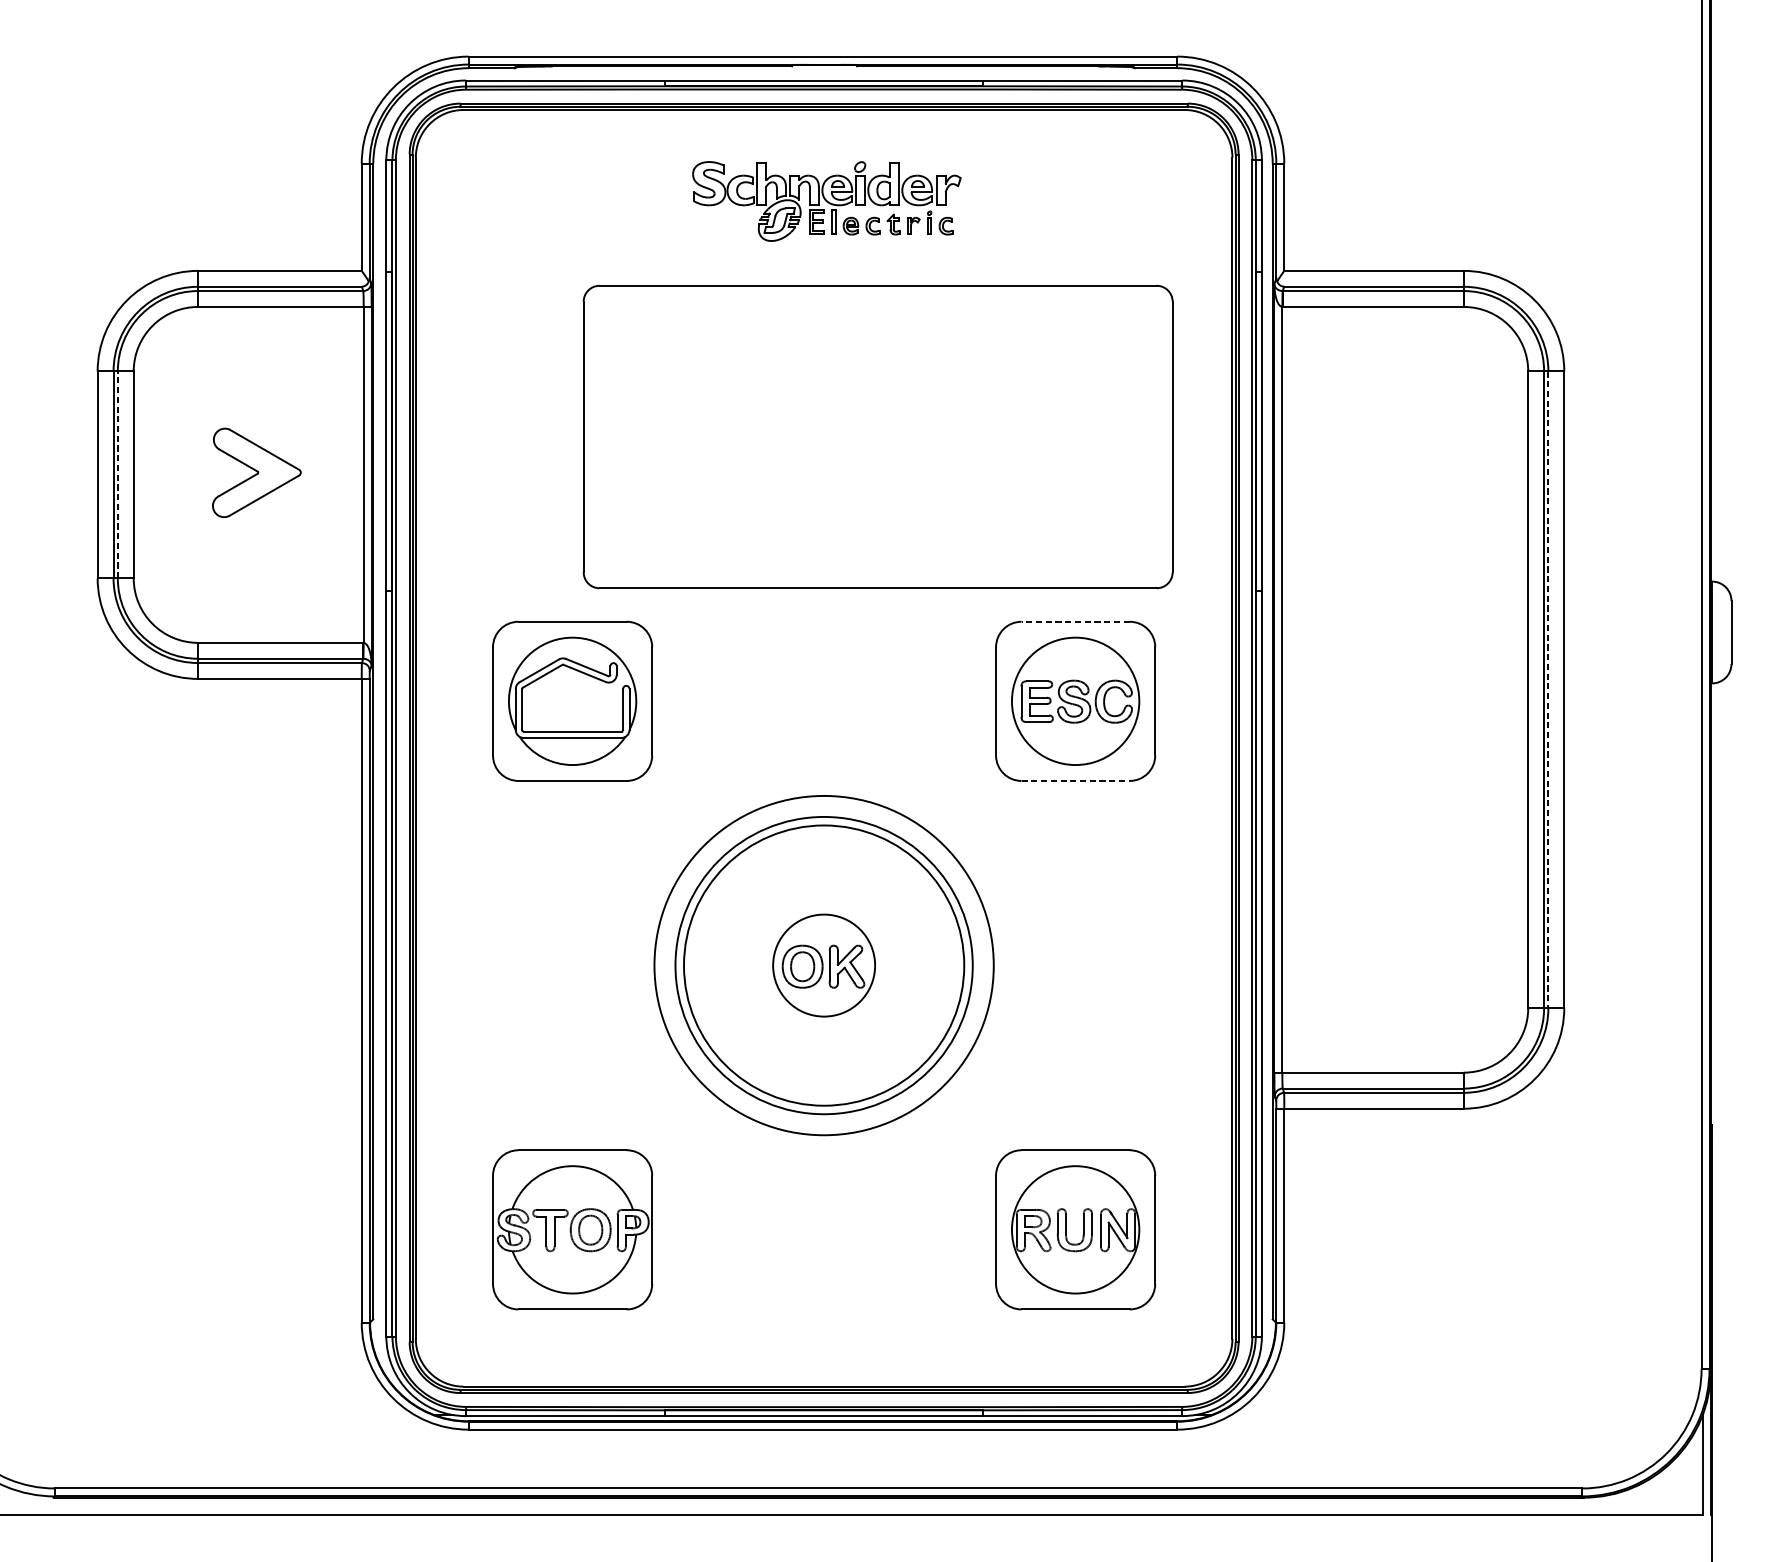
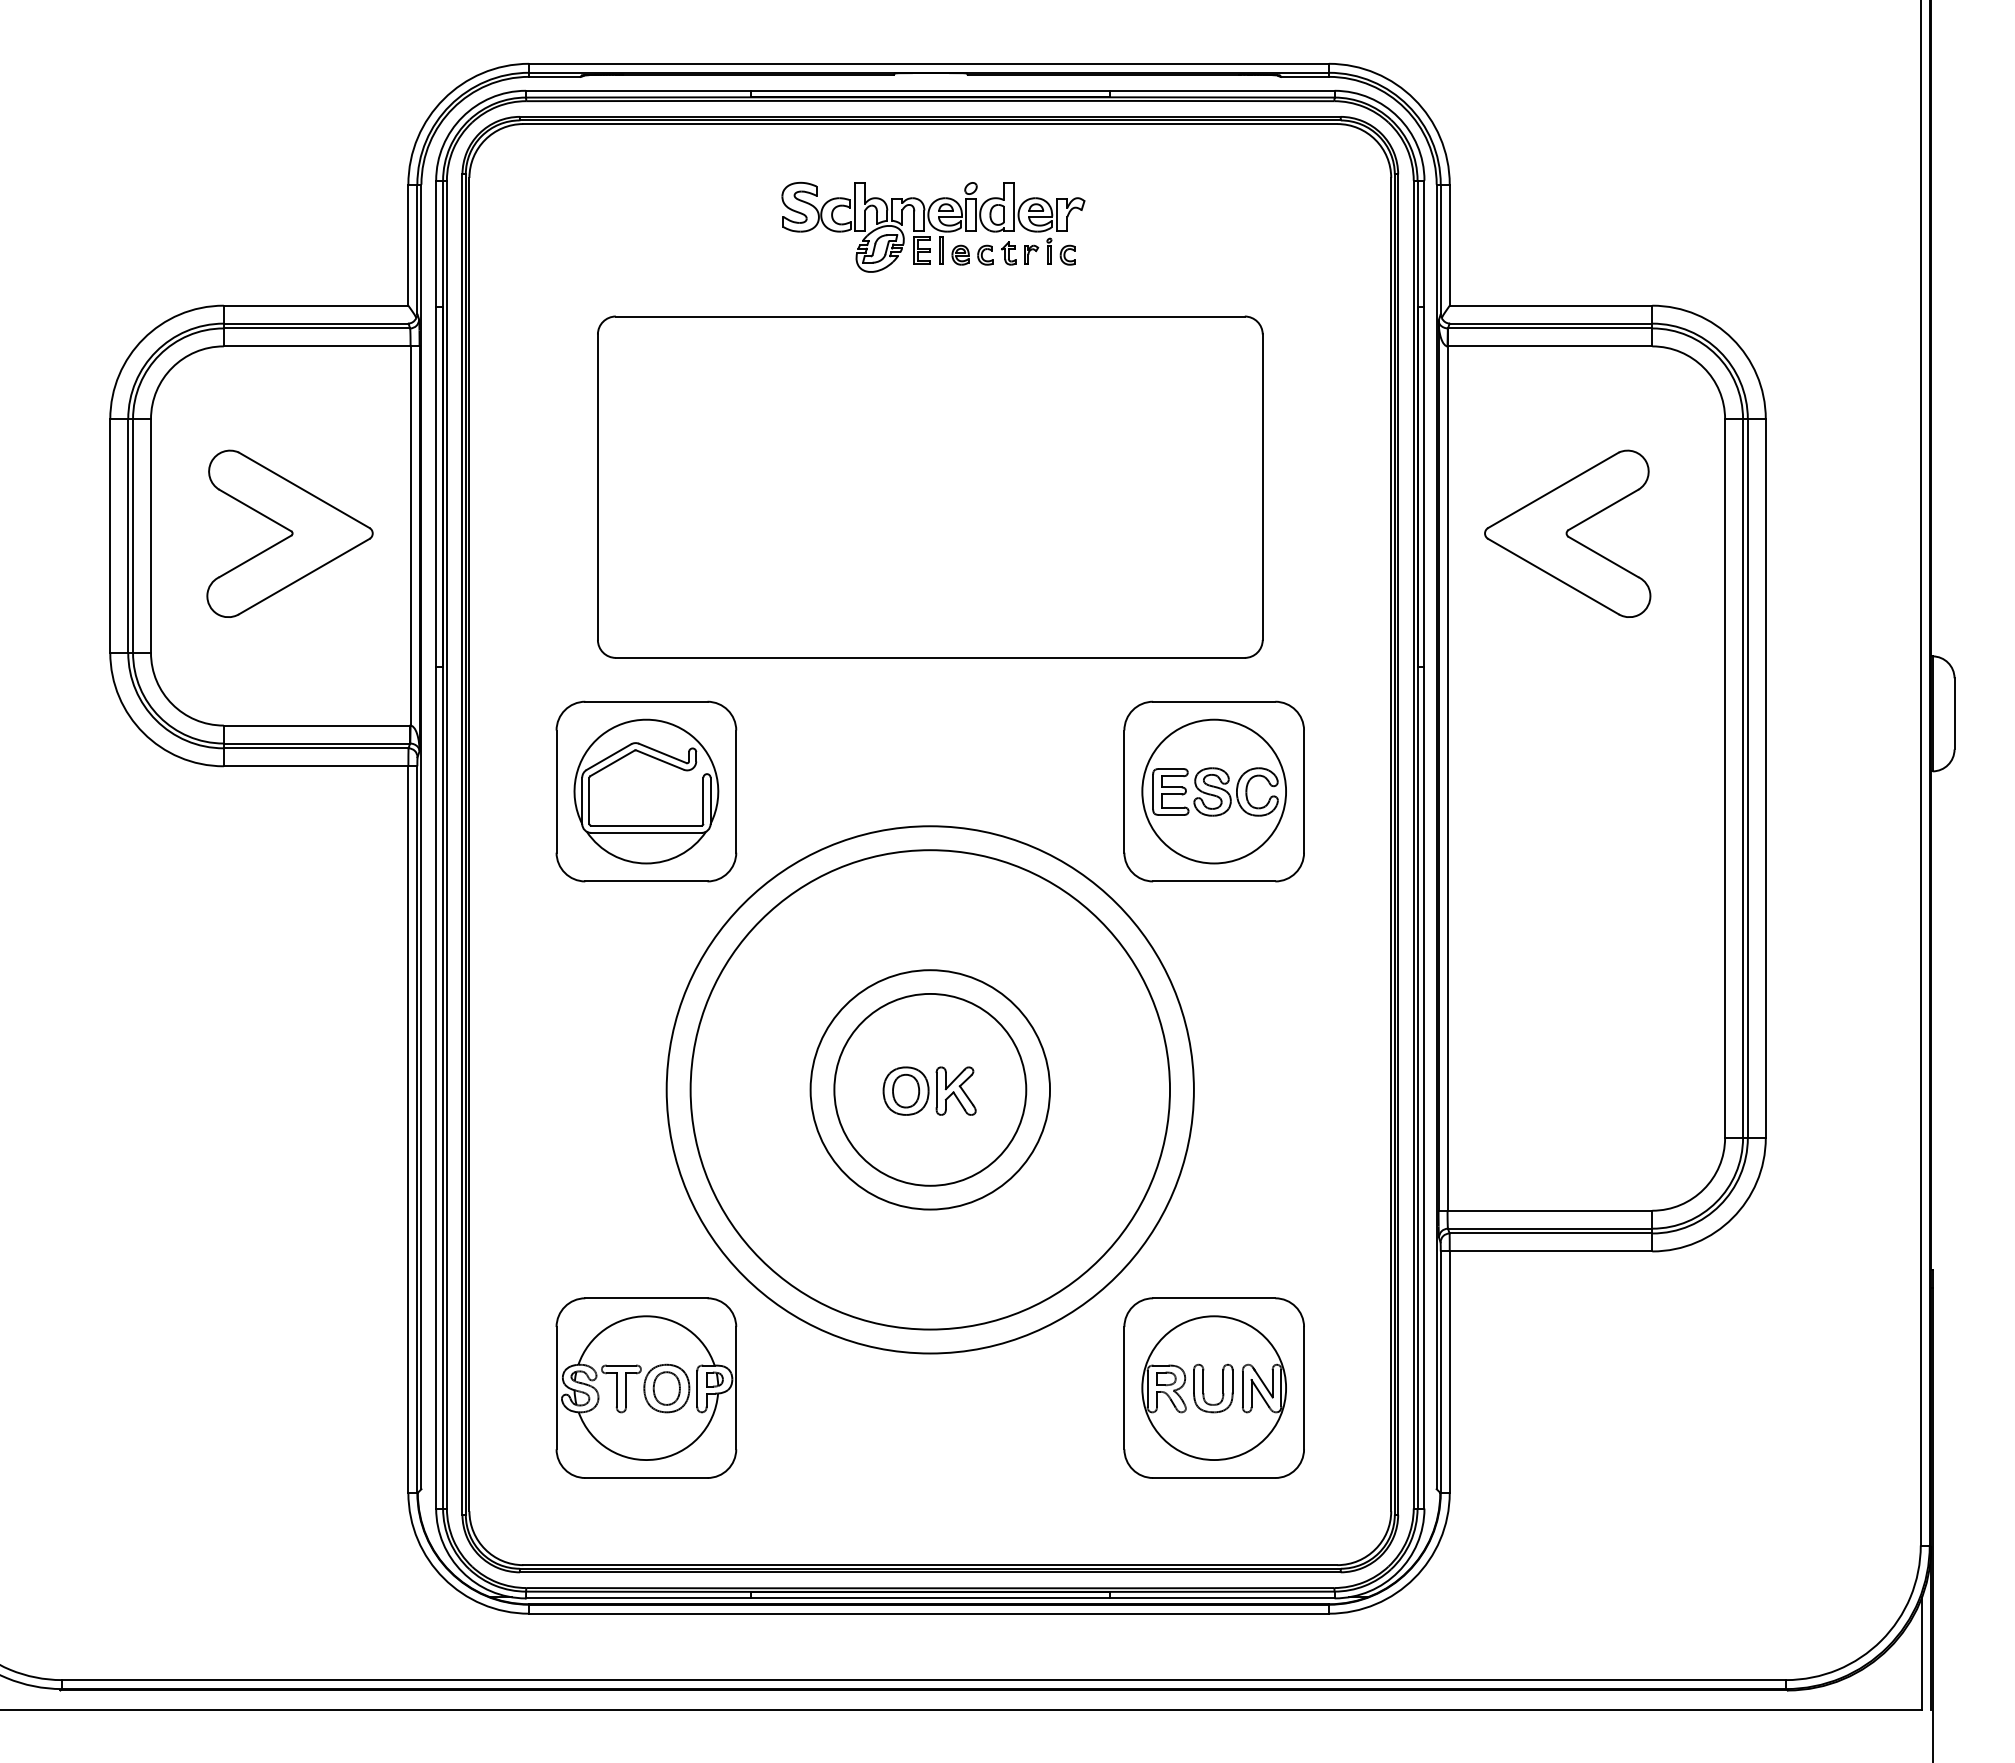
part: (878, 436) -> (930, 486), moved
part: (256, 472) -> (289, 533), size x1.67
part: (1388, 472) -> (1567, 533), added
line: (118, 474) -> (133, 535), dashed -> solid
line: (1074, 621) -> (1213, 701), dashed -> solid
line: (1548, 690) -> (1747, 779), dashed -> solid
line: (1075, 781) -> (1214, 881), dashed -> solid
circle: (823, 965) -> (929, 1089), size x1.67
circle: (824, 965) -> (930, 1089), size x0.62
circle: (824, 965) -> (930, 1089), size x1.43
circle: (824, 965) -> (930, 1089), size x1.67

